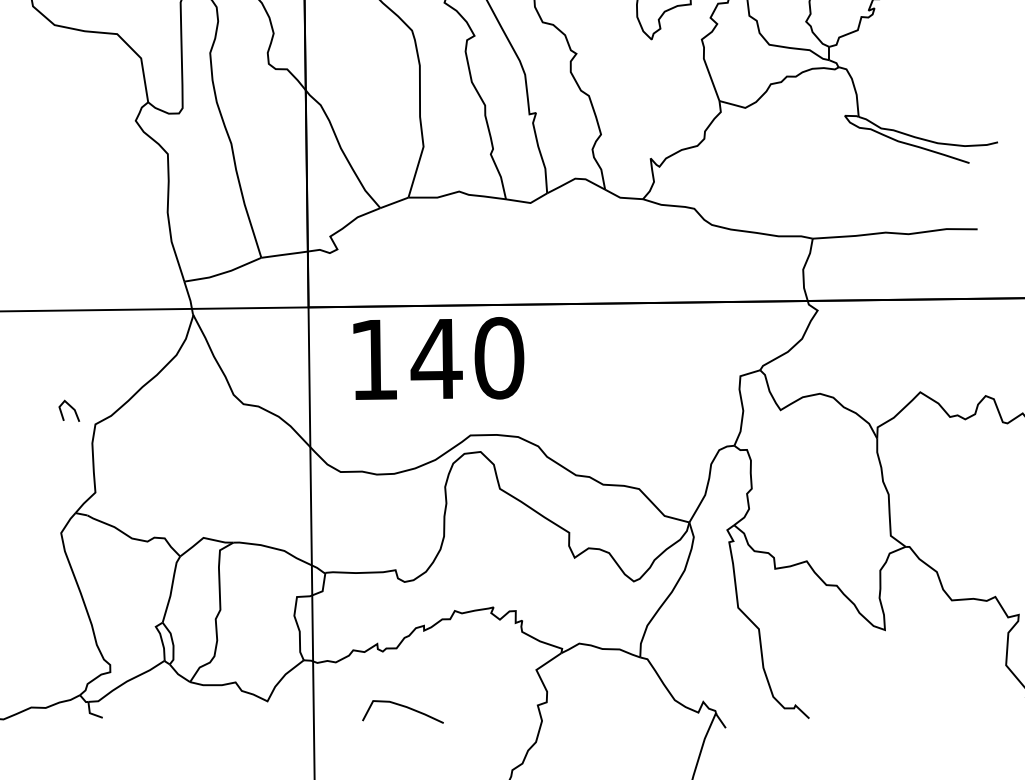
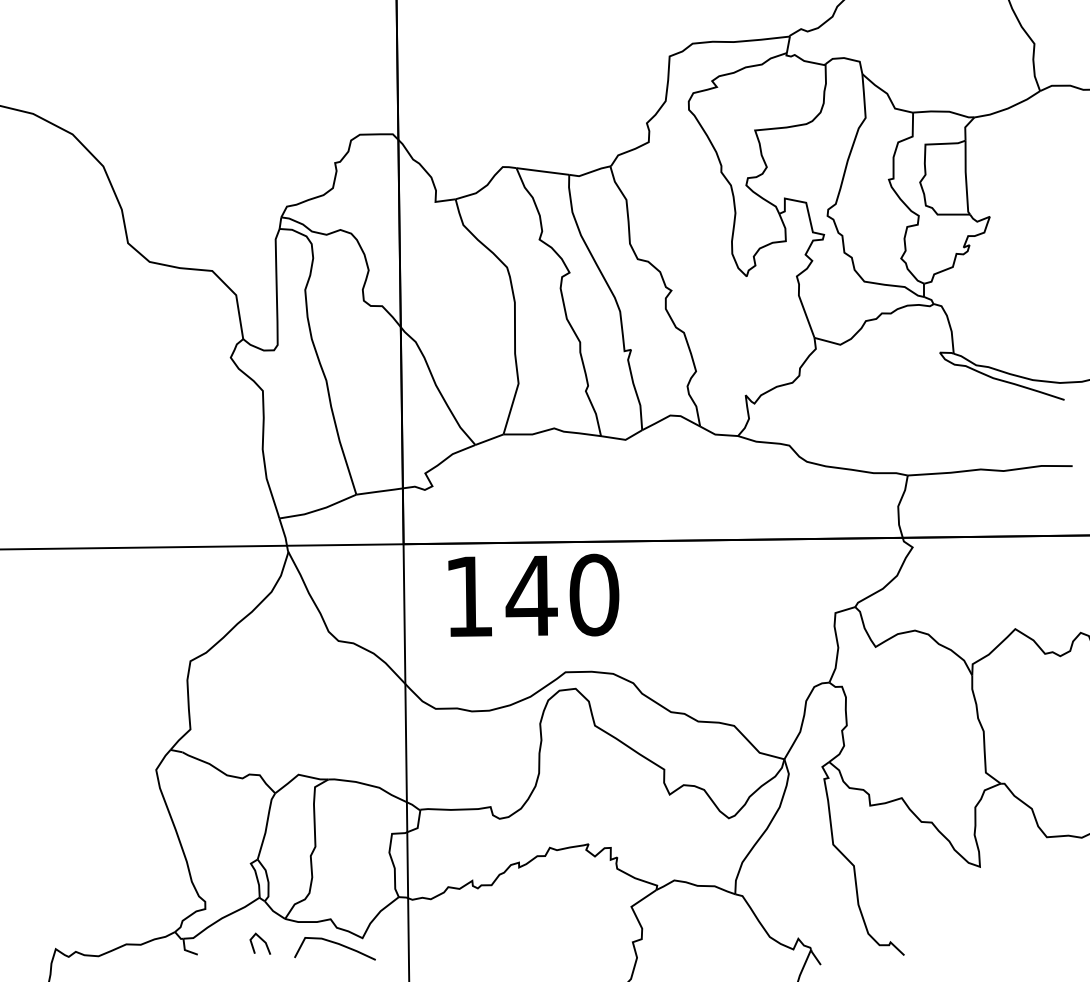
line: (71, 408) -> (262, 941), moved
curve: (404, 707) -> (336, 944), moved

